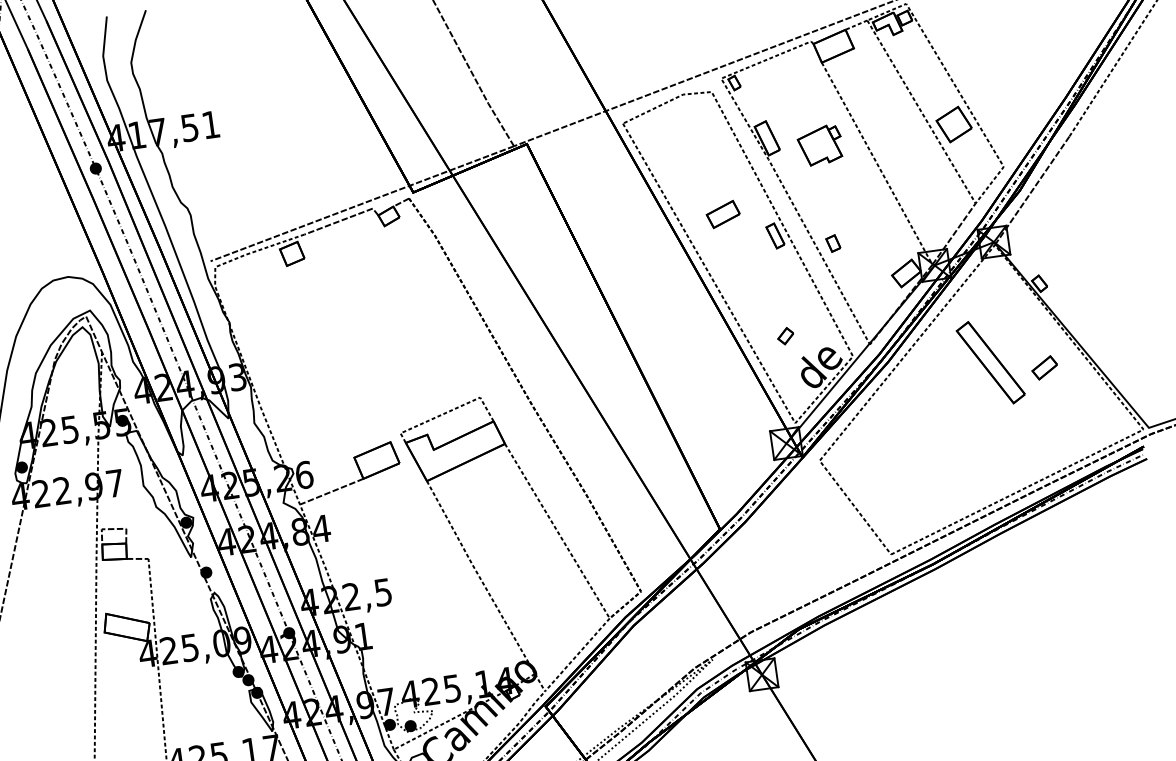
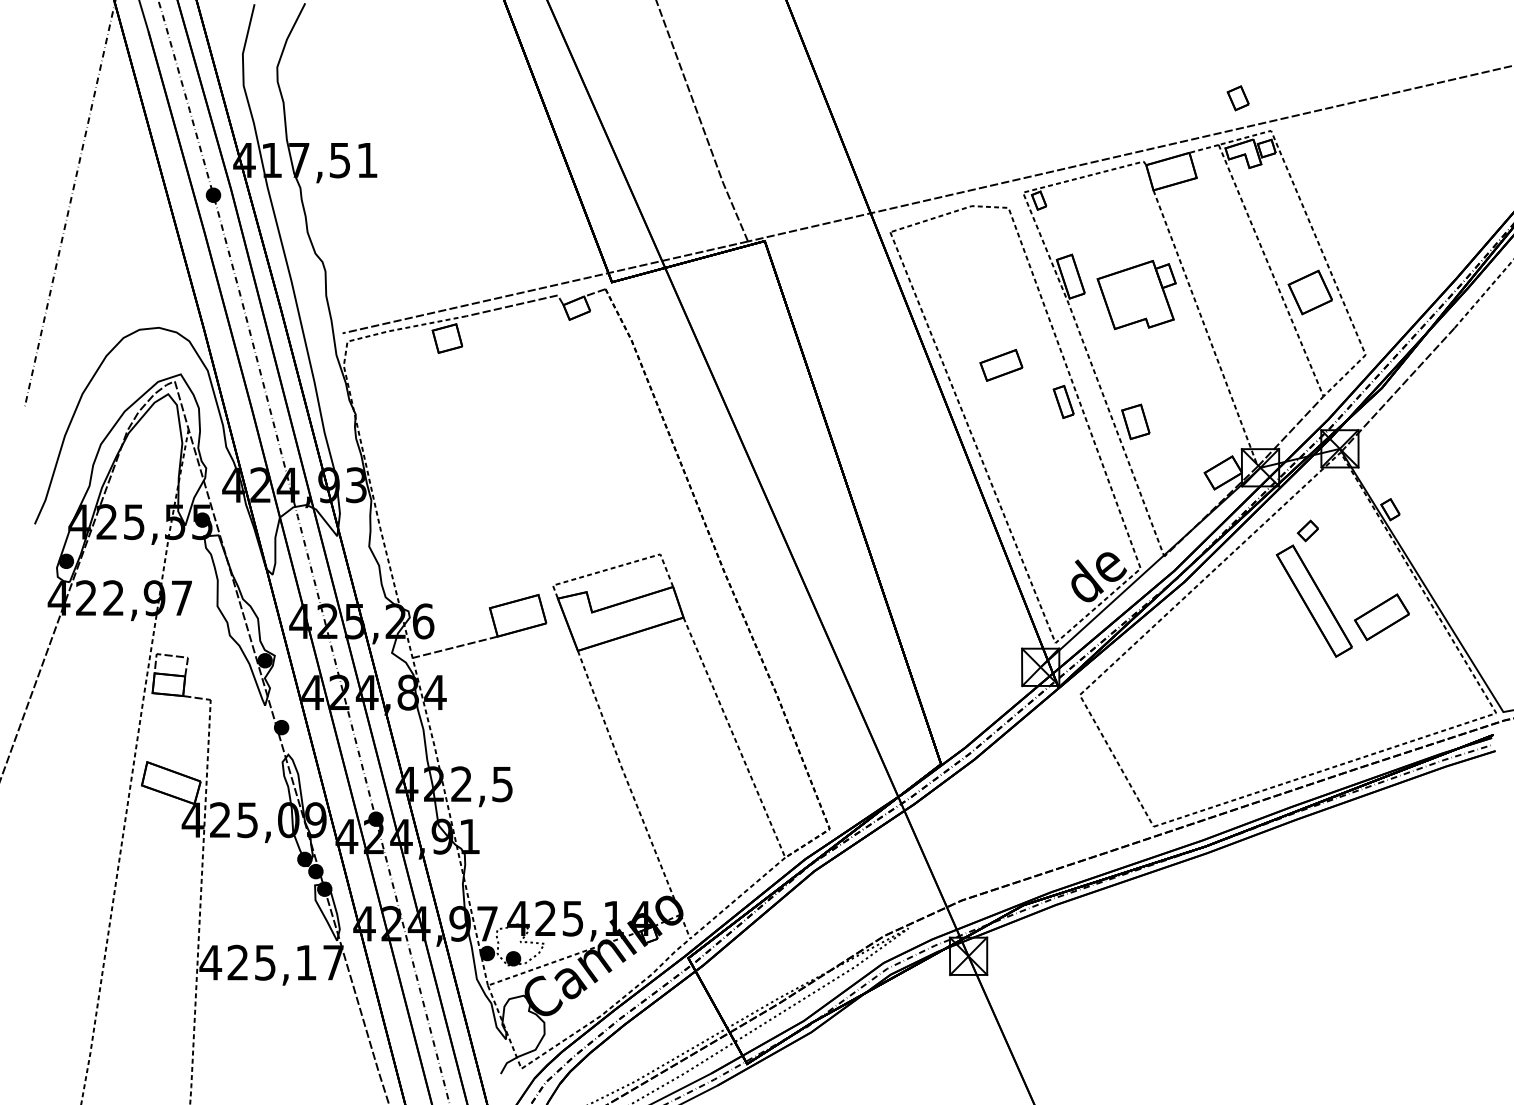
part: (820, 145) -> (1136, 295), size x1.43
part: (833, 243) -> (1135, 421), size x1.67
part: (785, 335) -> (1307, 530), moved
part: (1044, 368) -> (1381, 617), size x1.67

